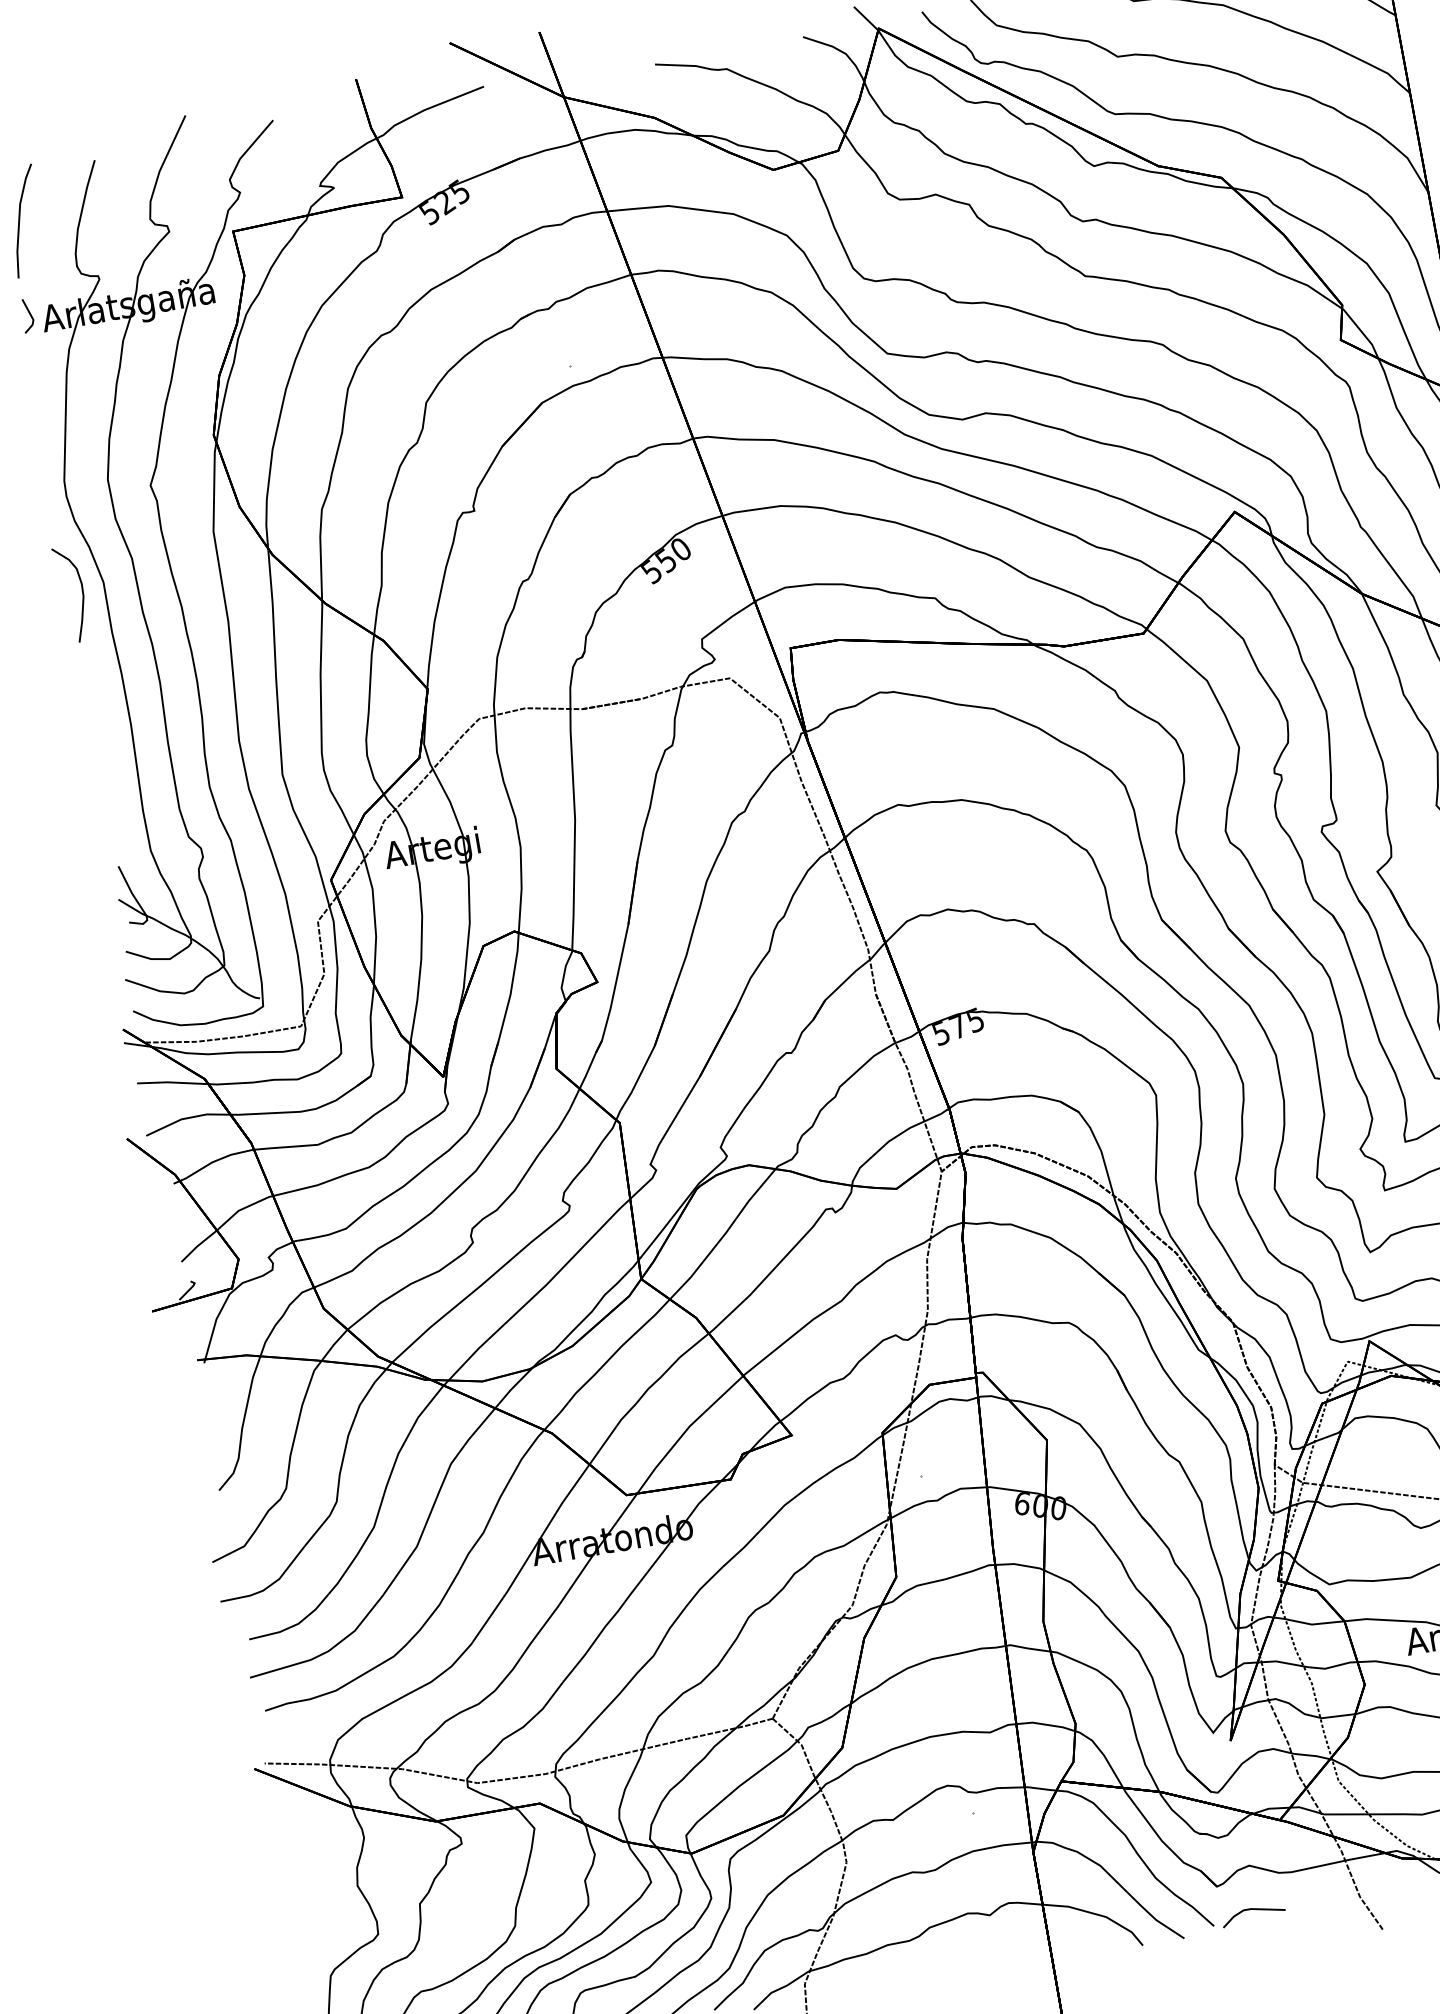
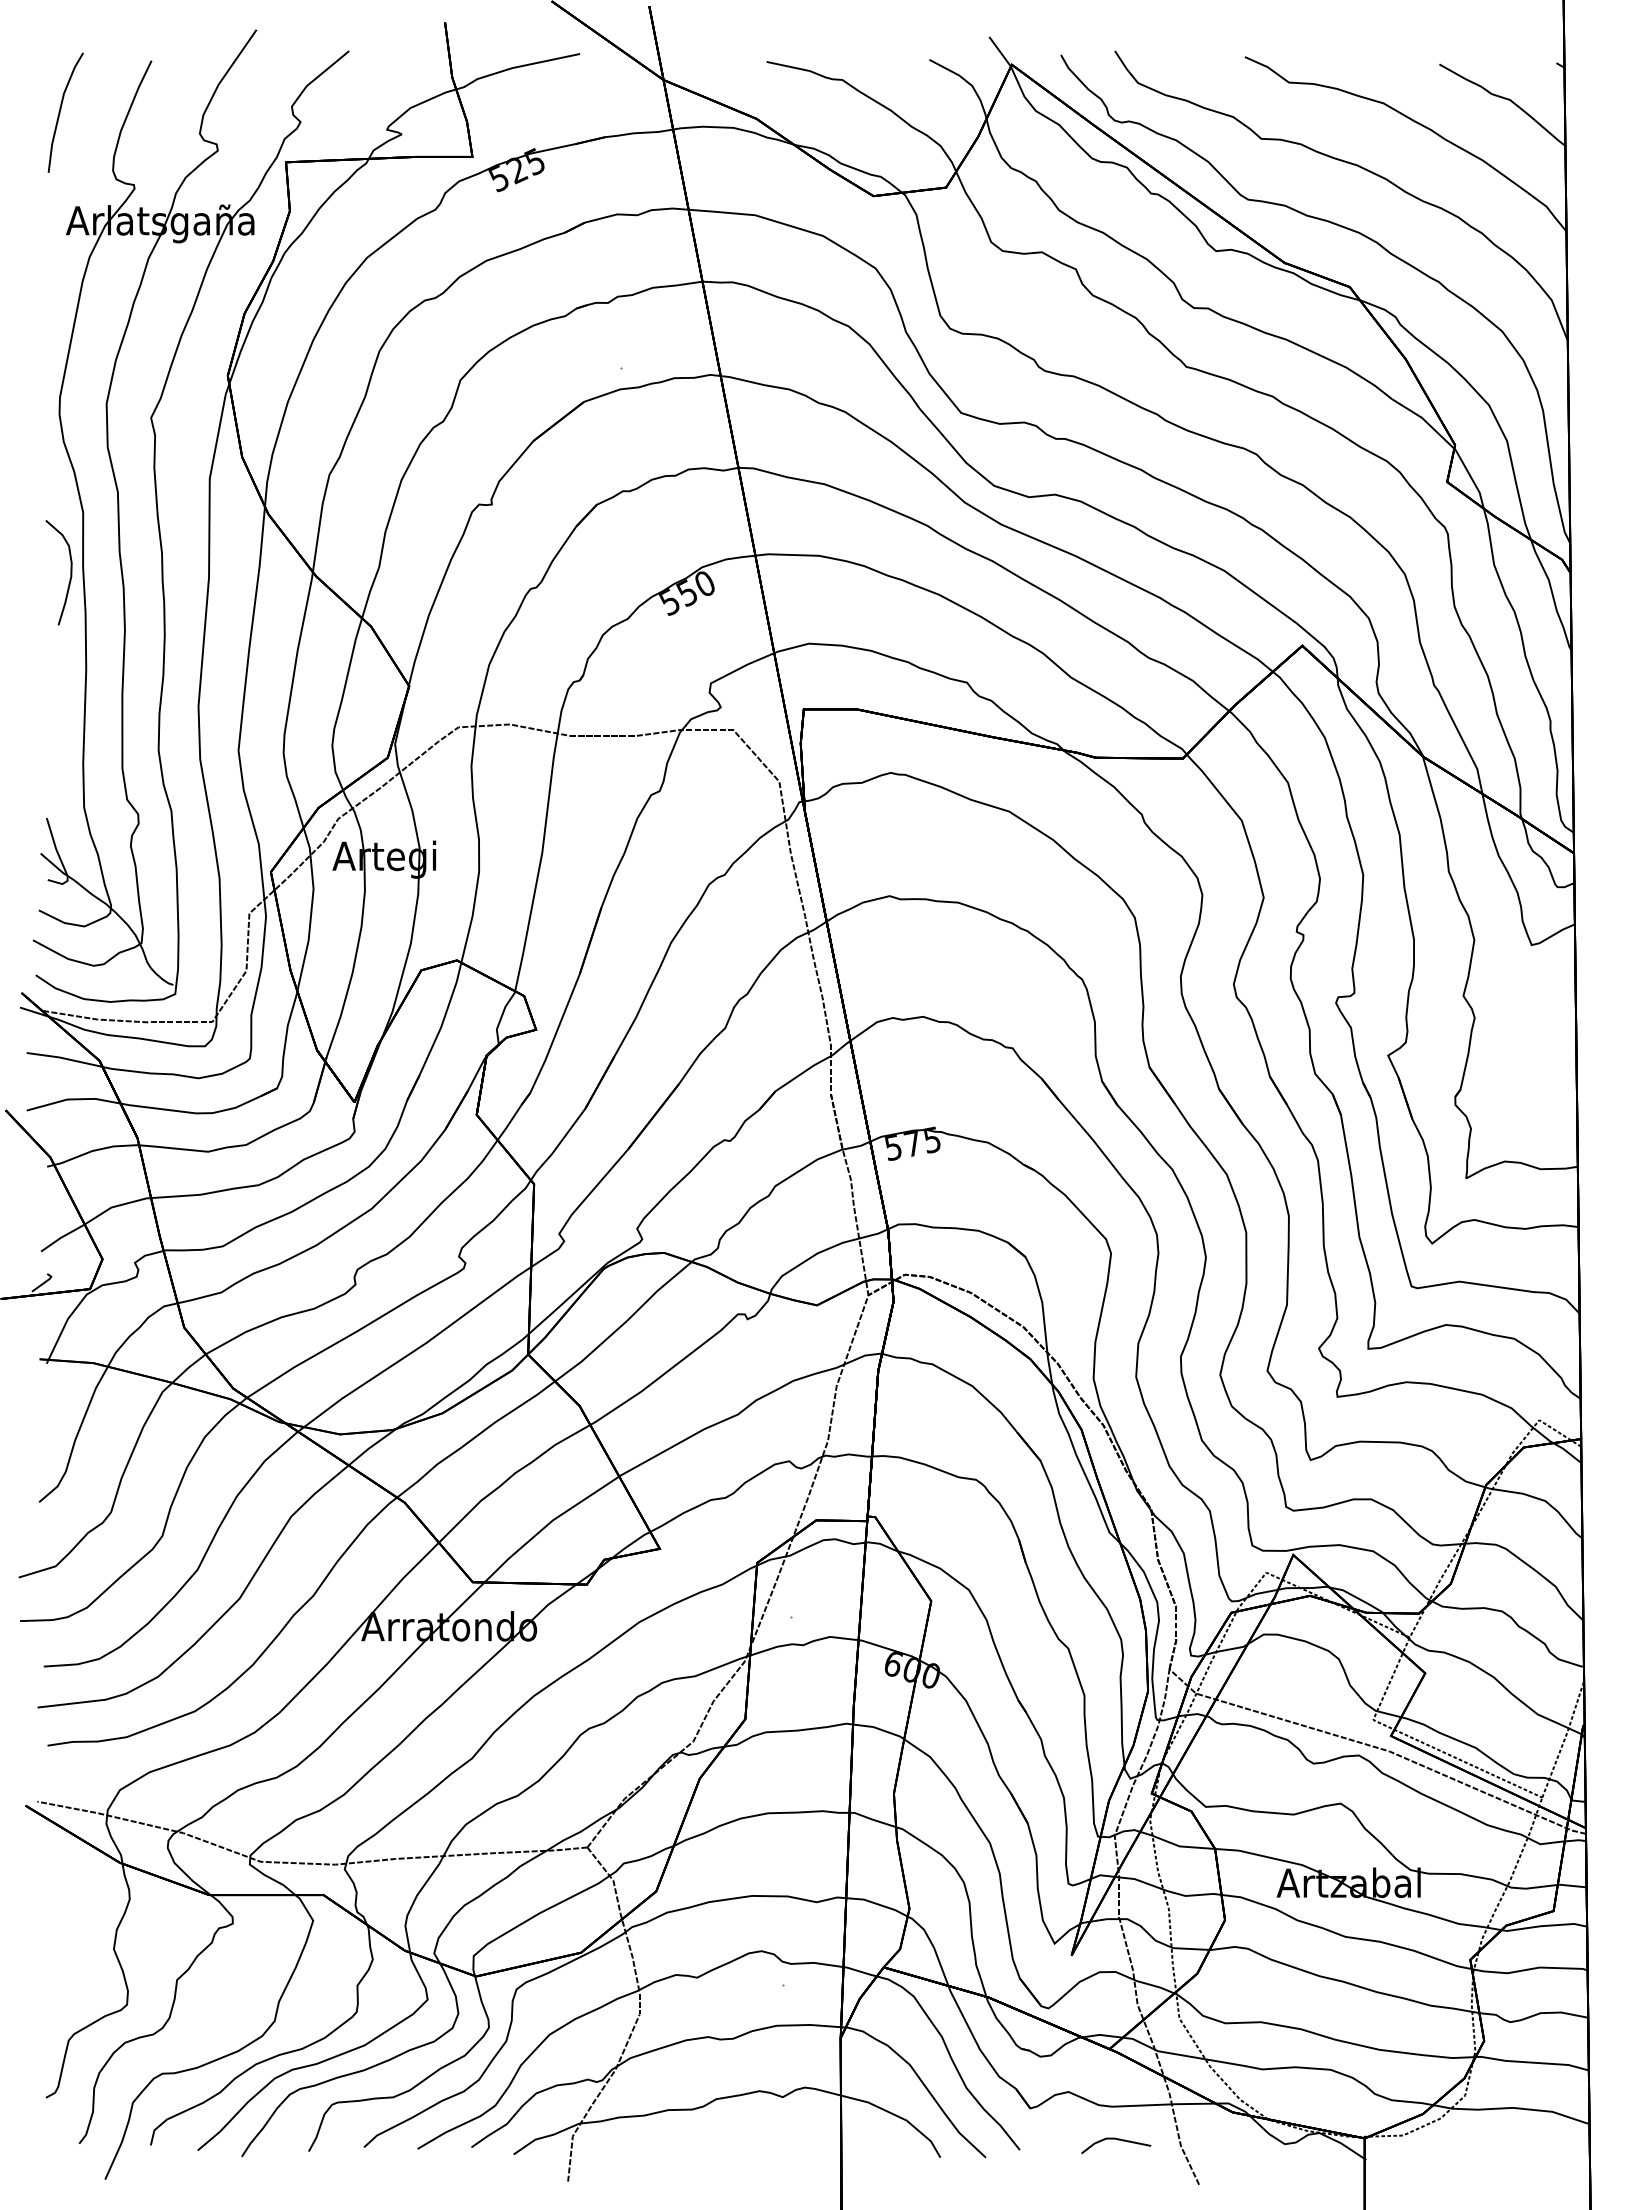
line: (29, 314) -> (53, 213), removed
curve: (82, 592) -> (70, 572), moved
line: (1254, 1910) -> (1117, 2140), moved

